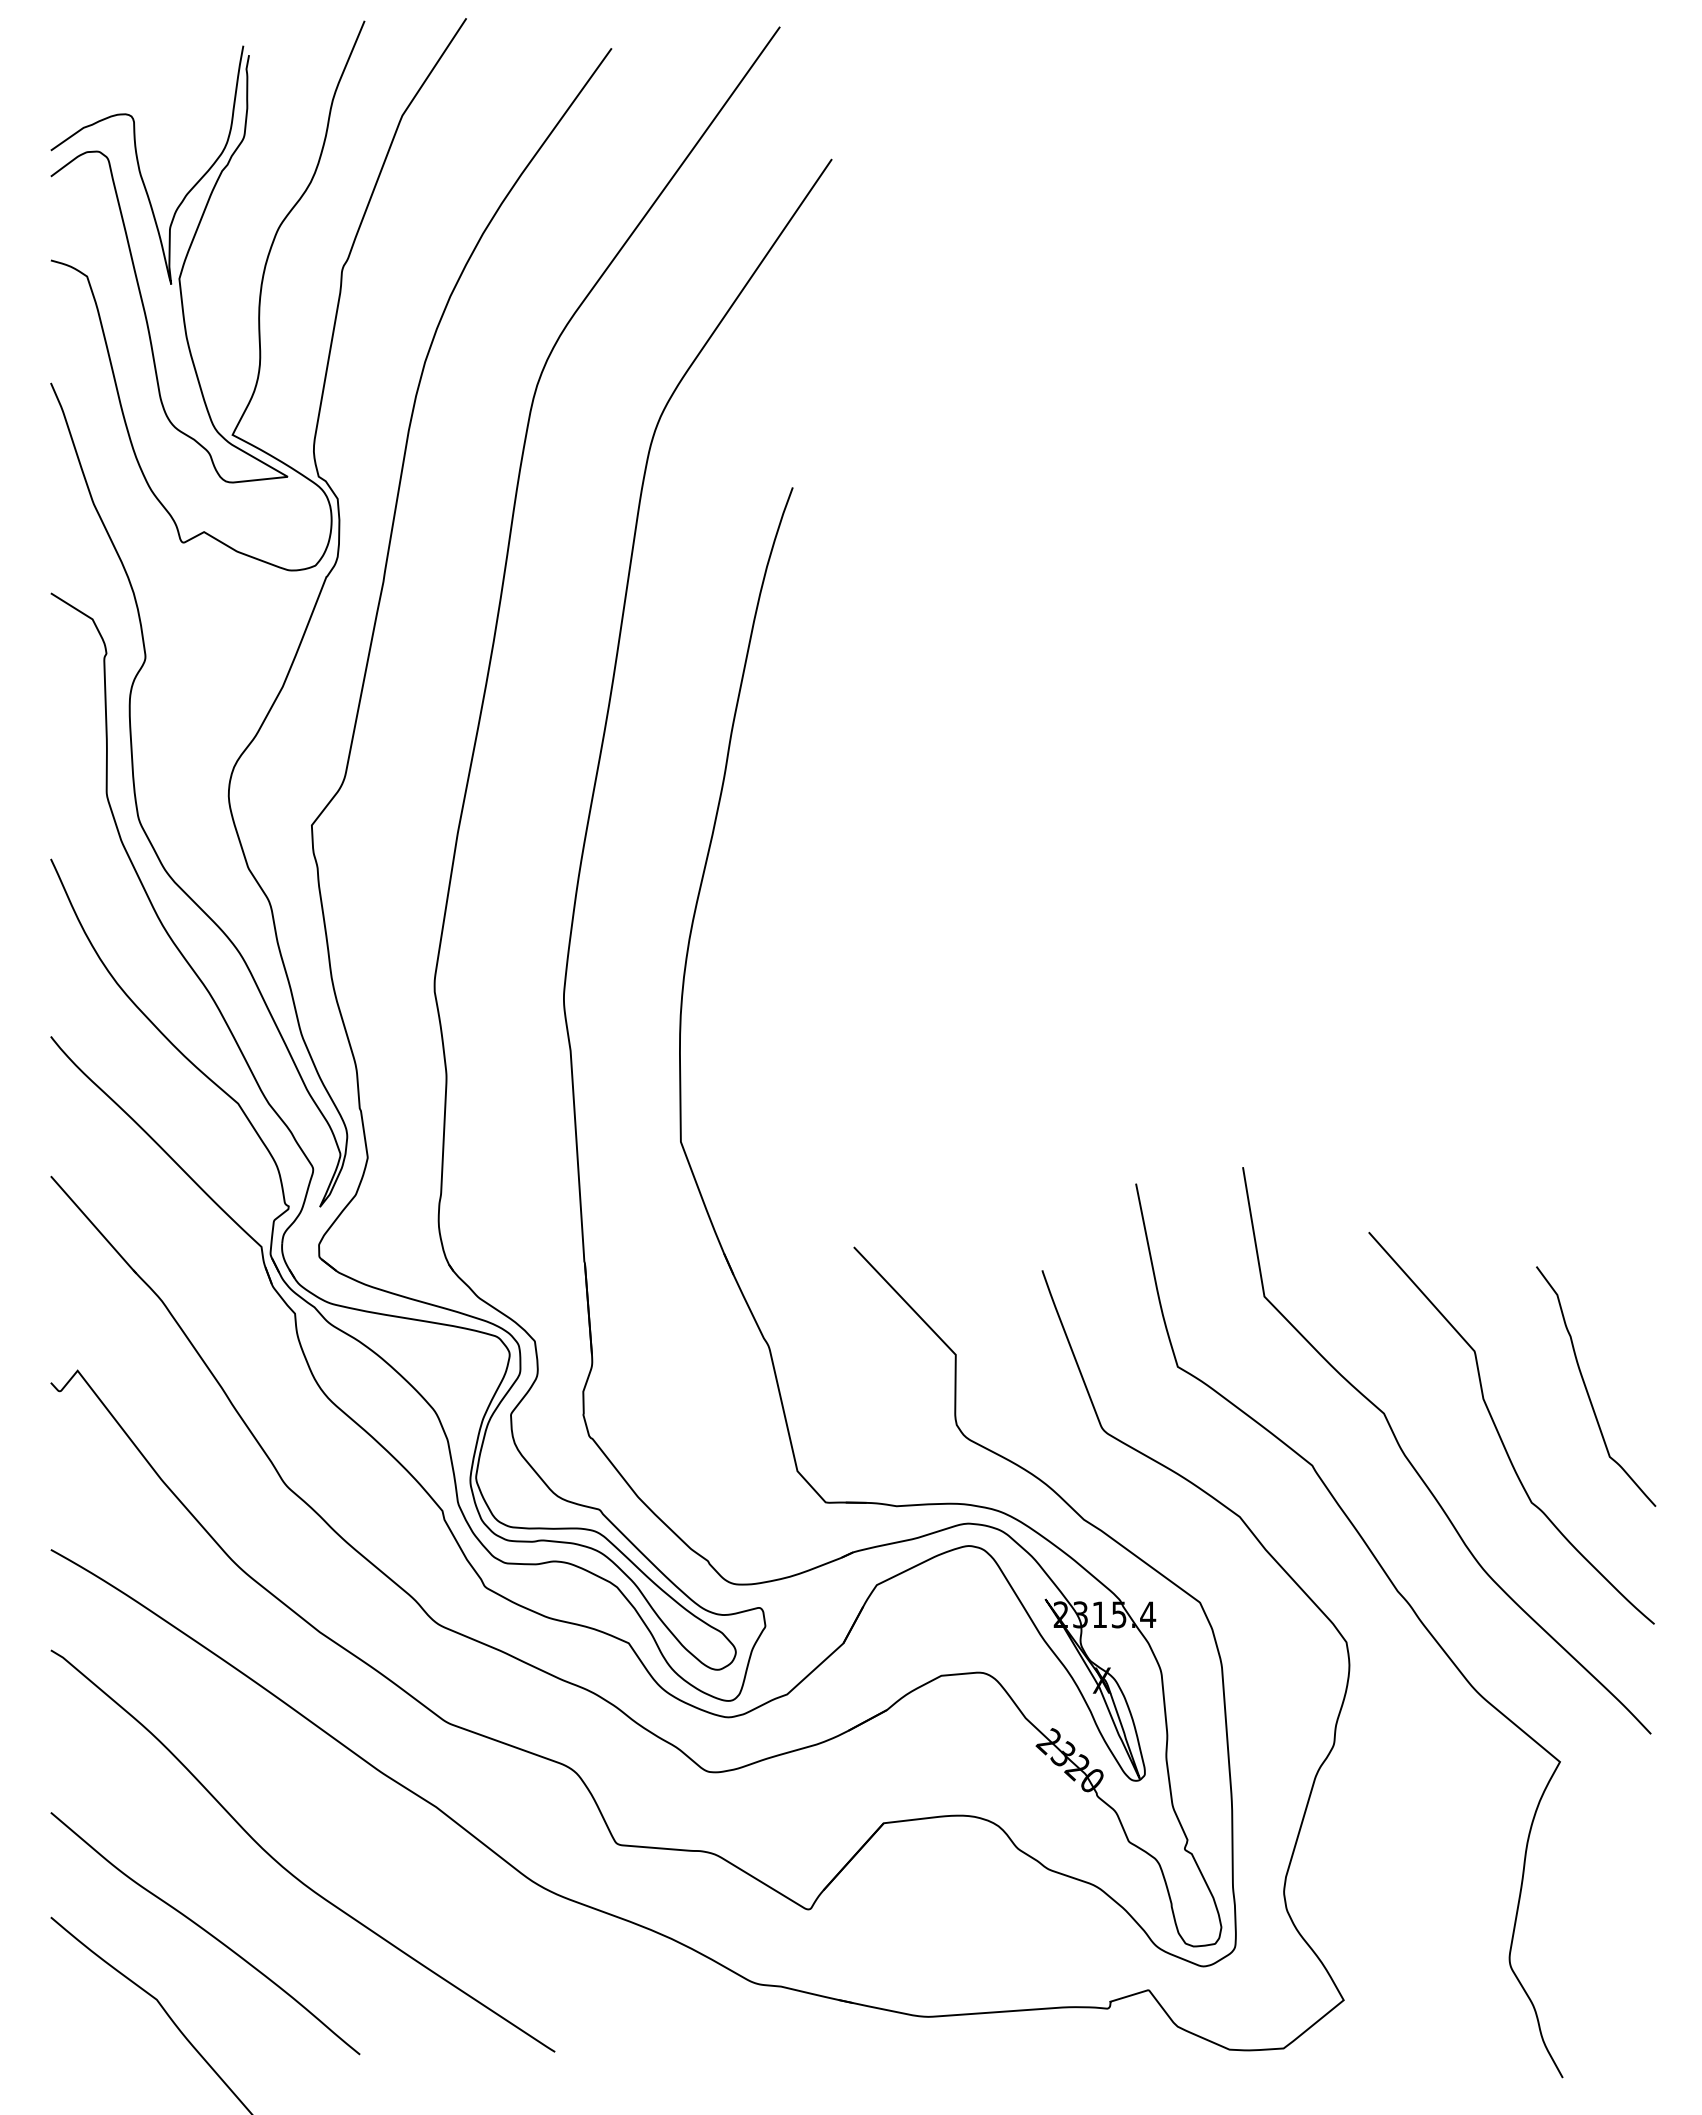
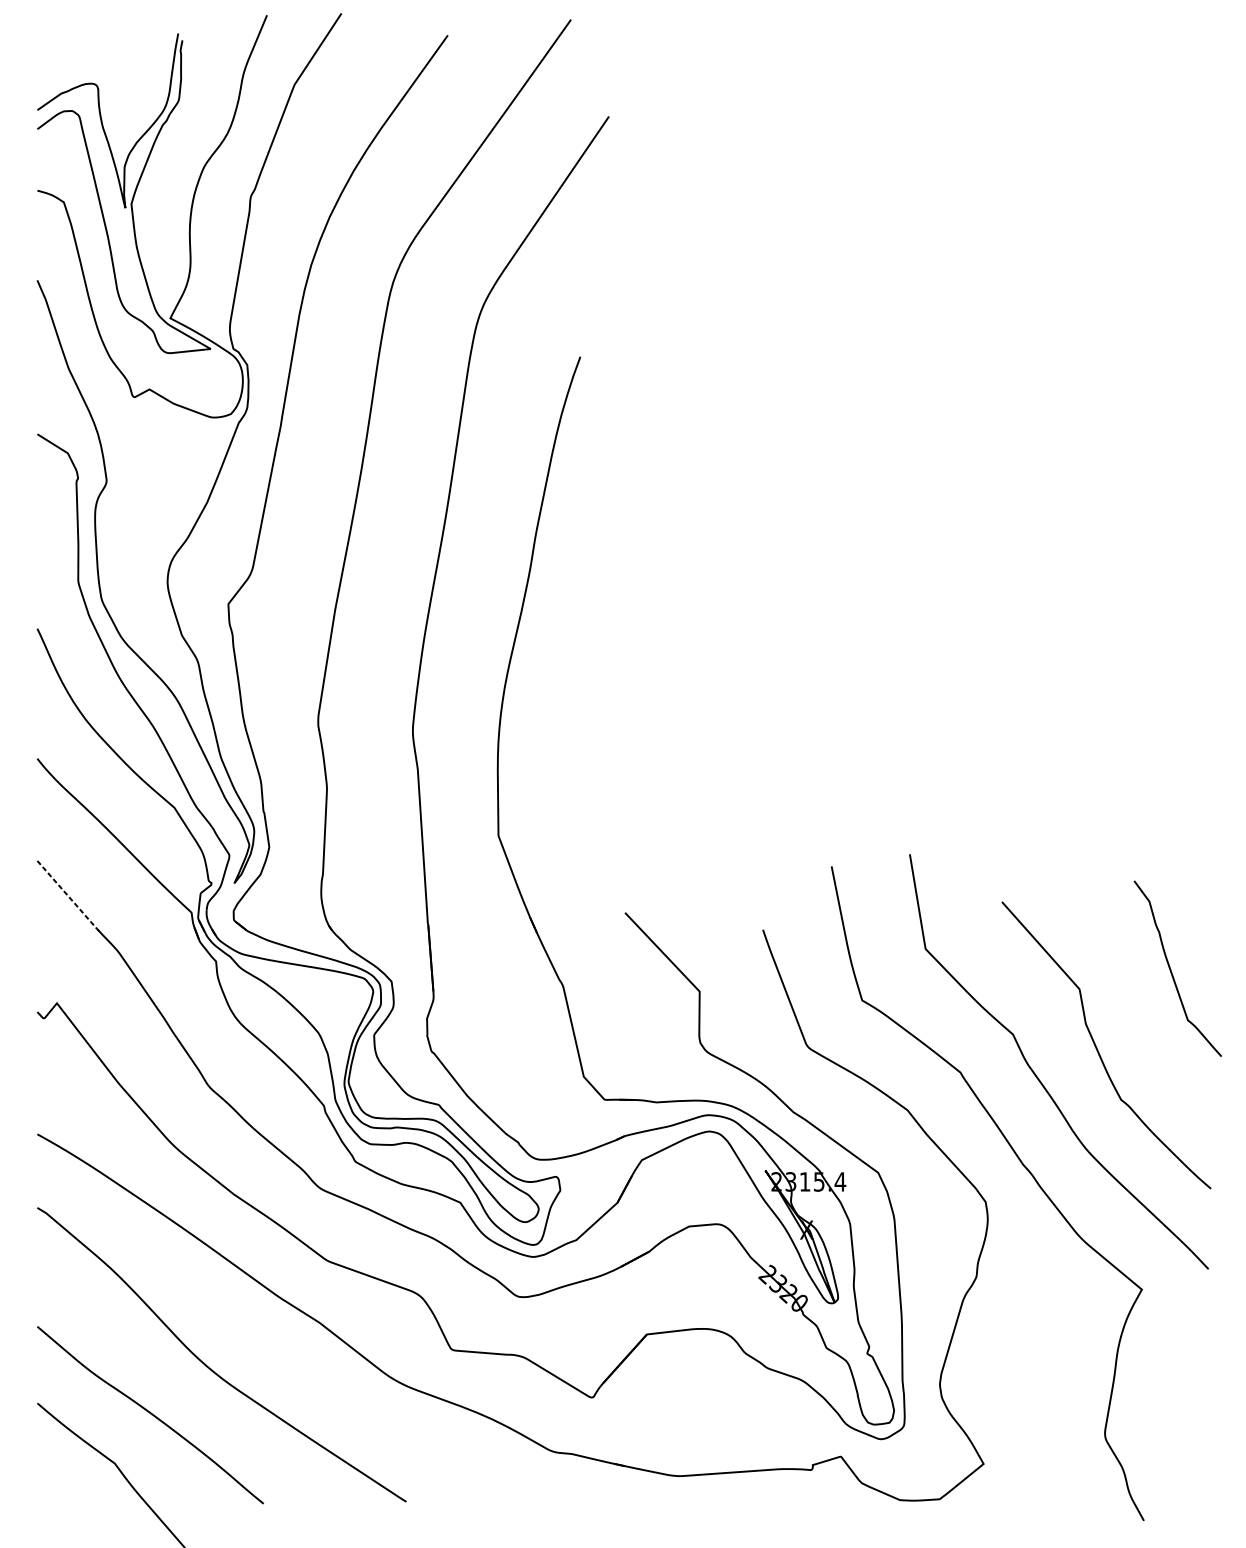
line: (94, 1225) -> (69, 896), solid -> dashed
curve: (1588, 1391) -> (1172, 972), moved

